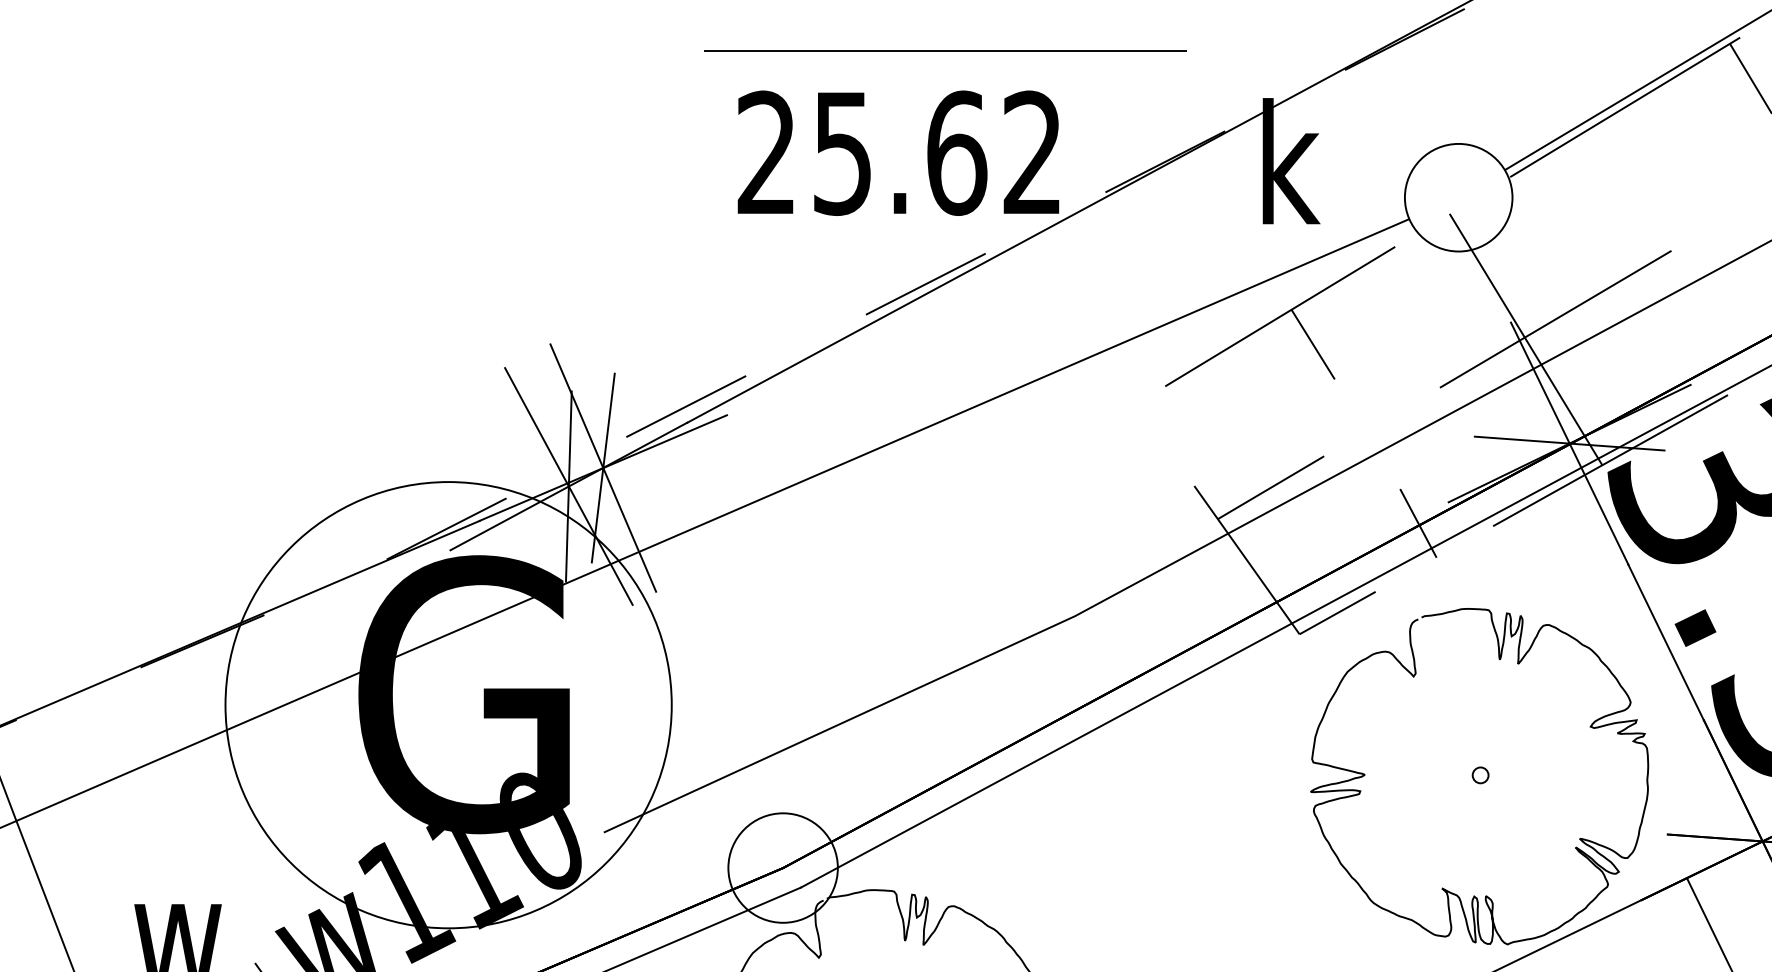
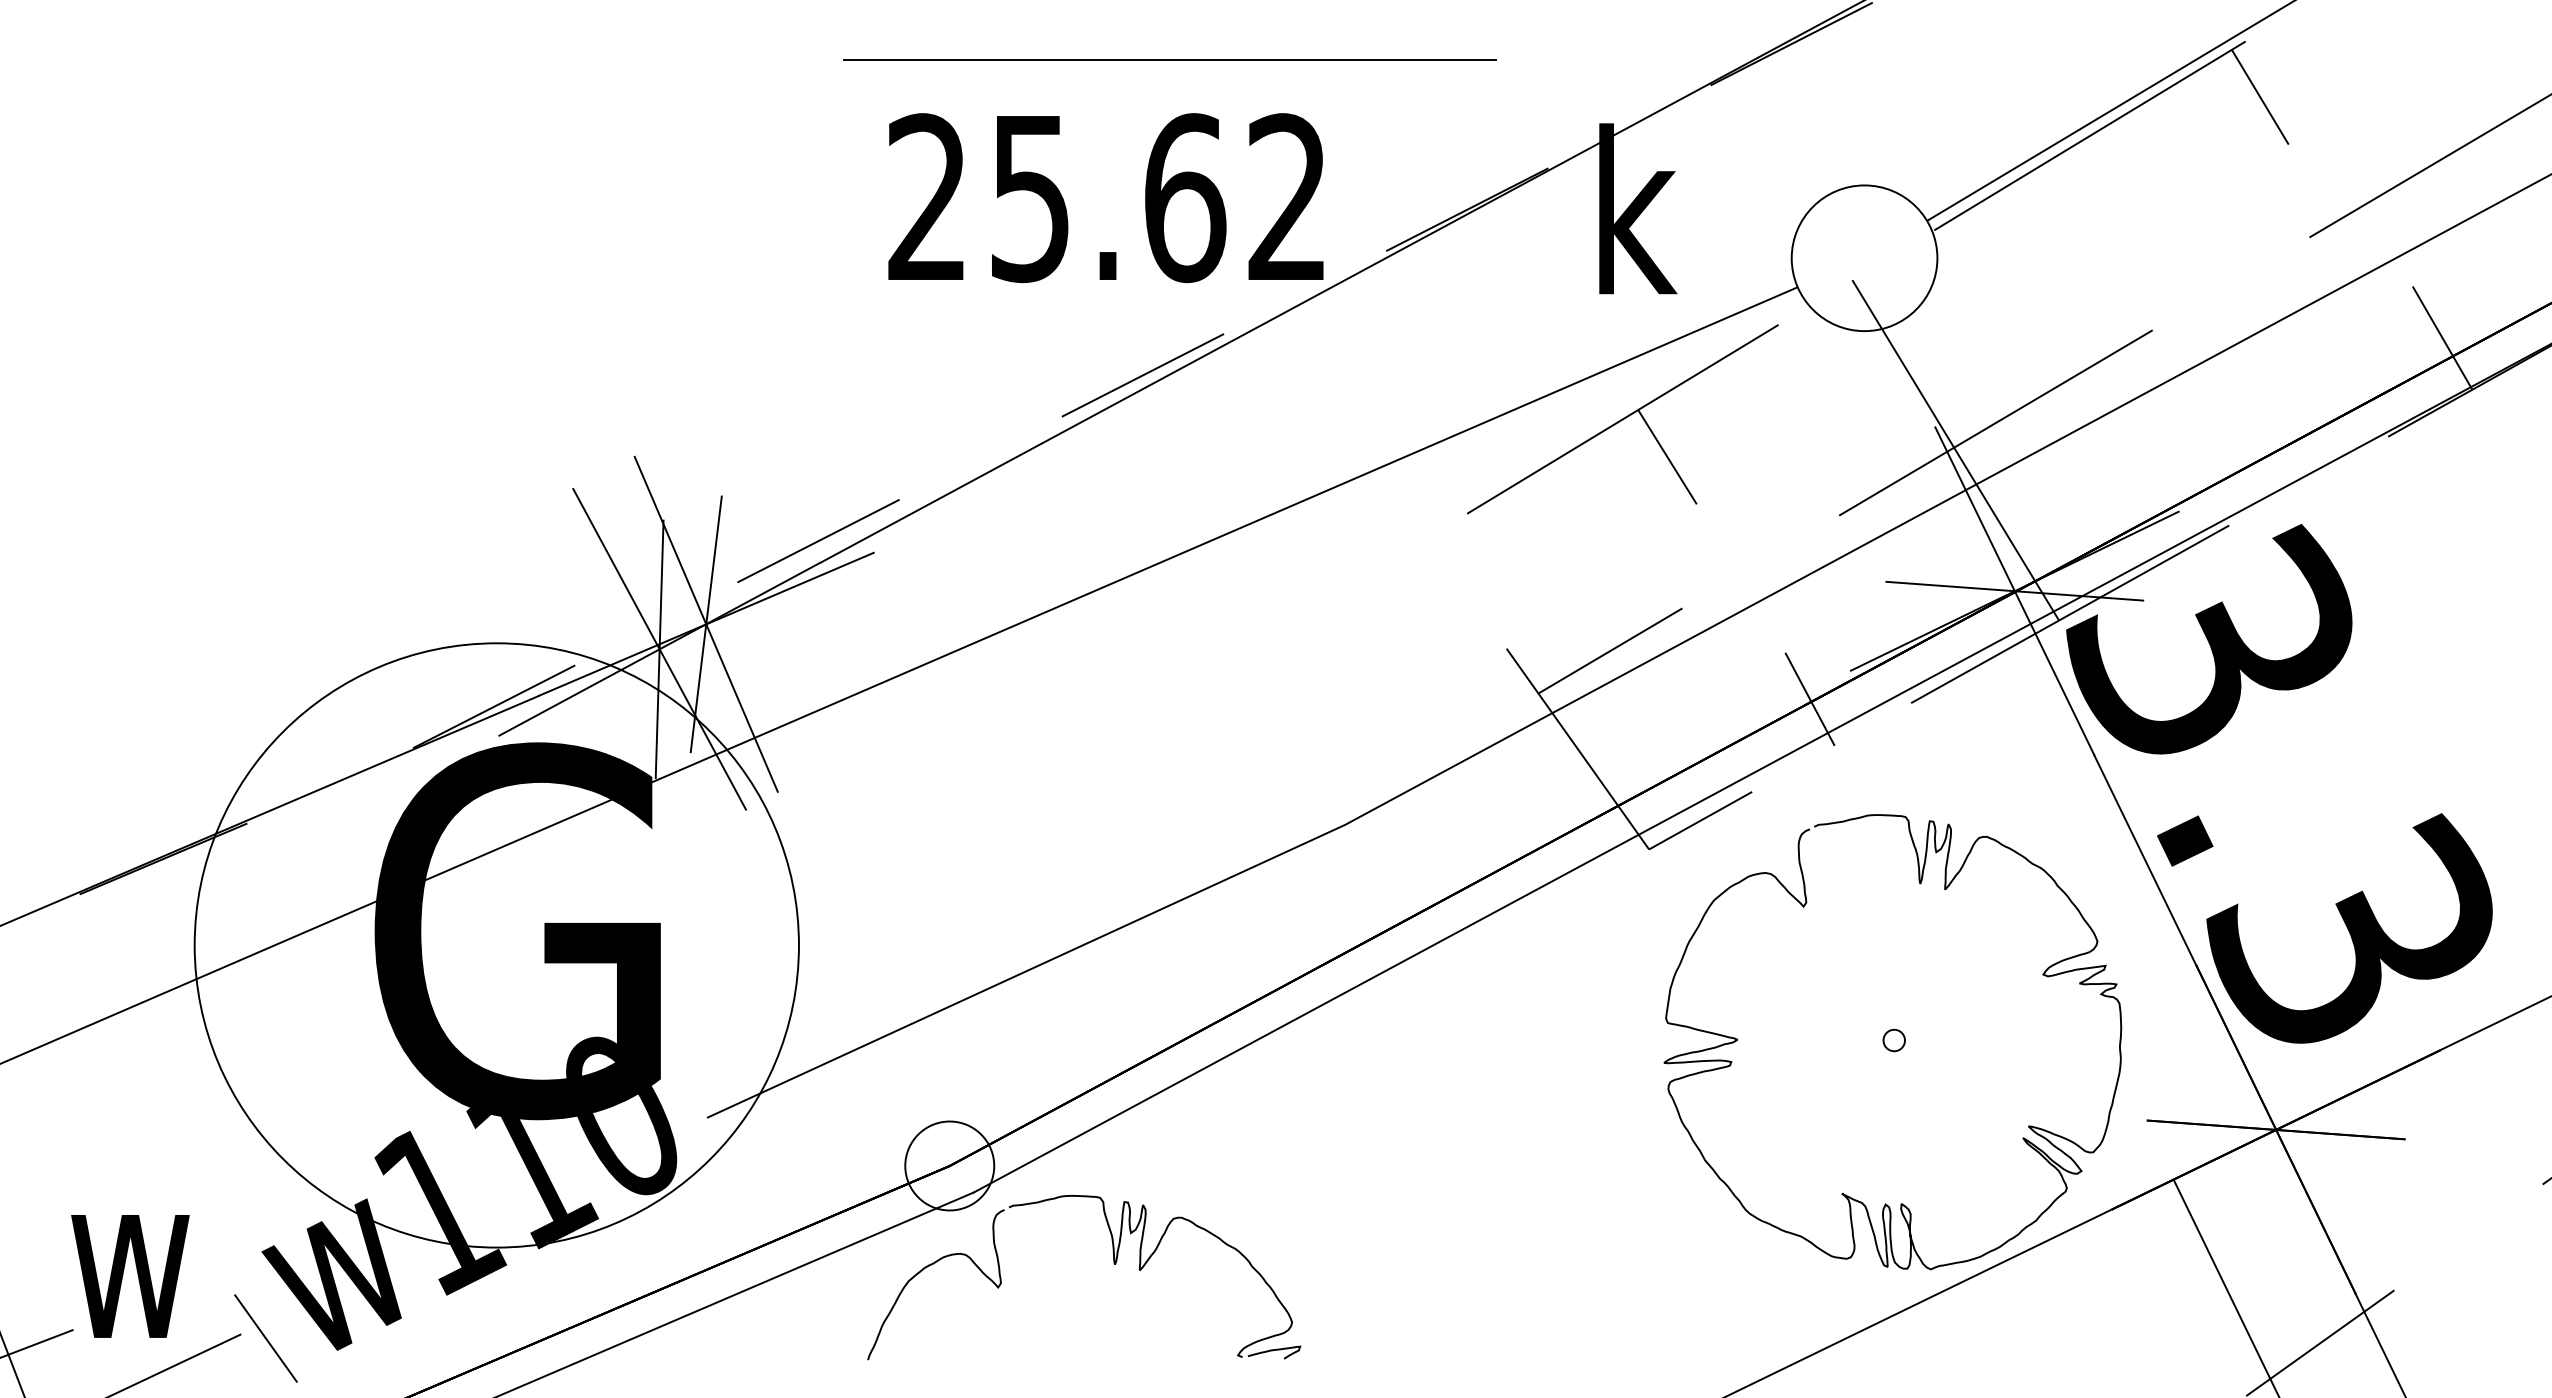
circle: (782, 867) -> (949, 1165), size x0.6

